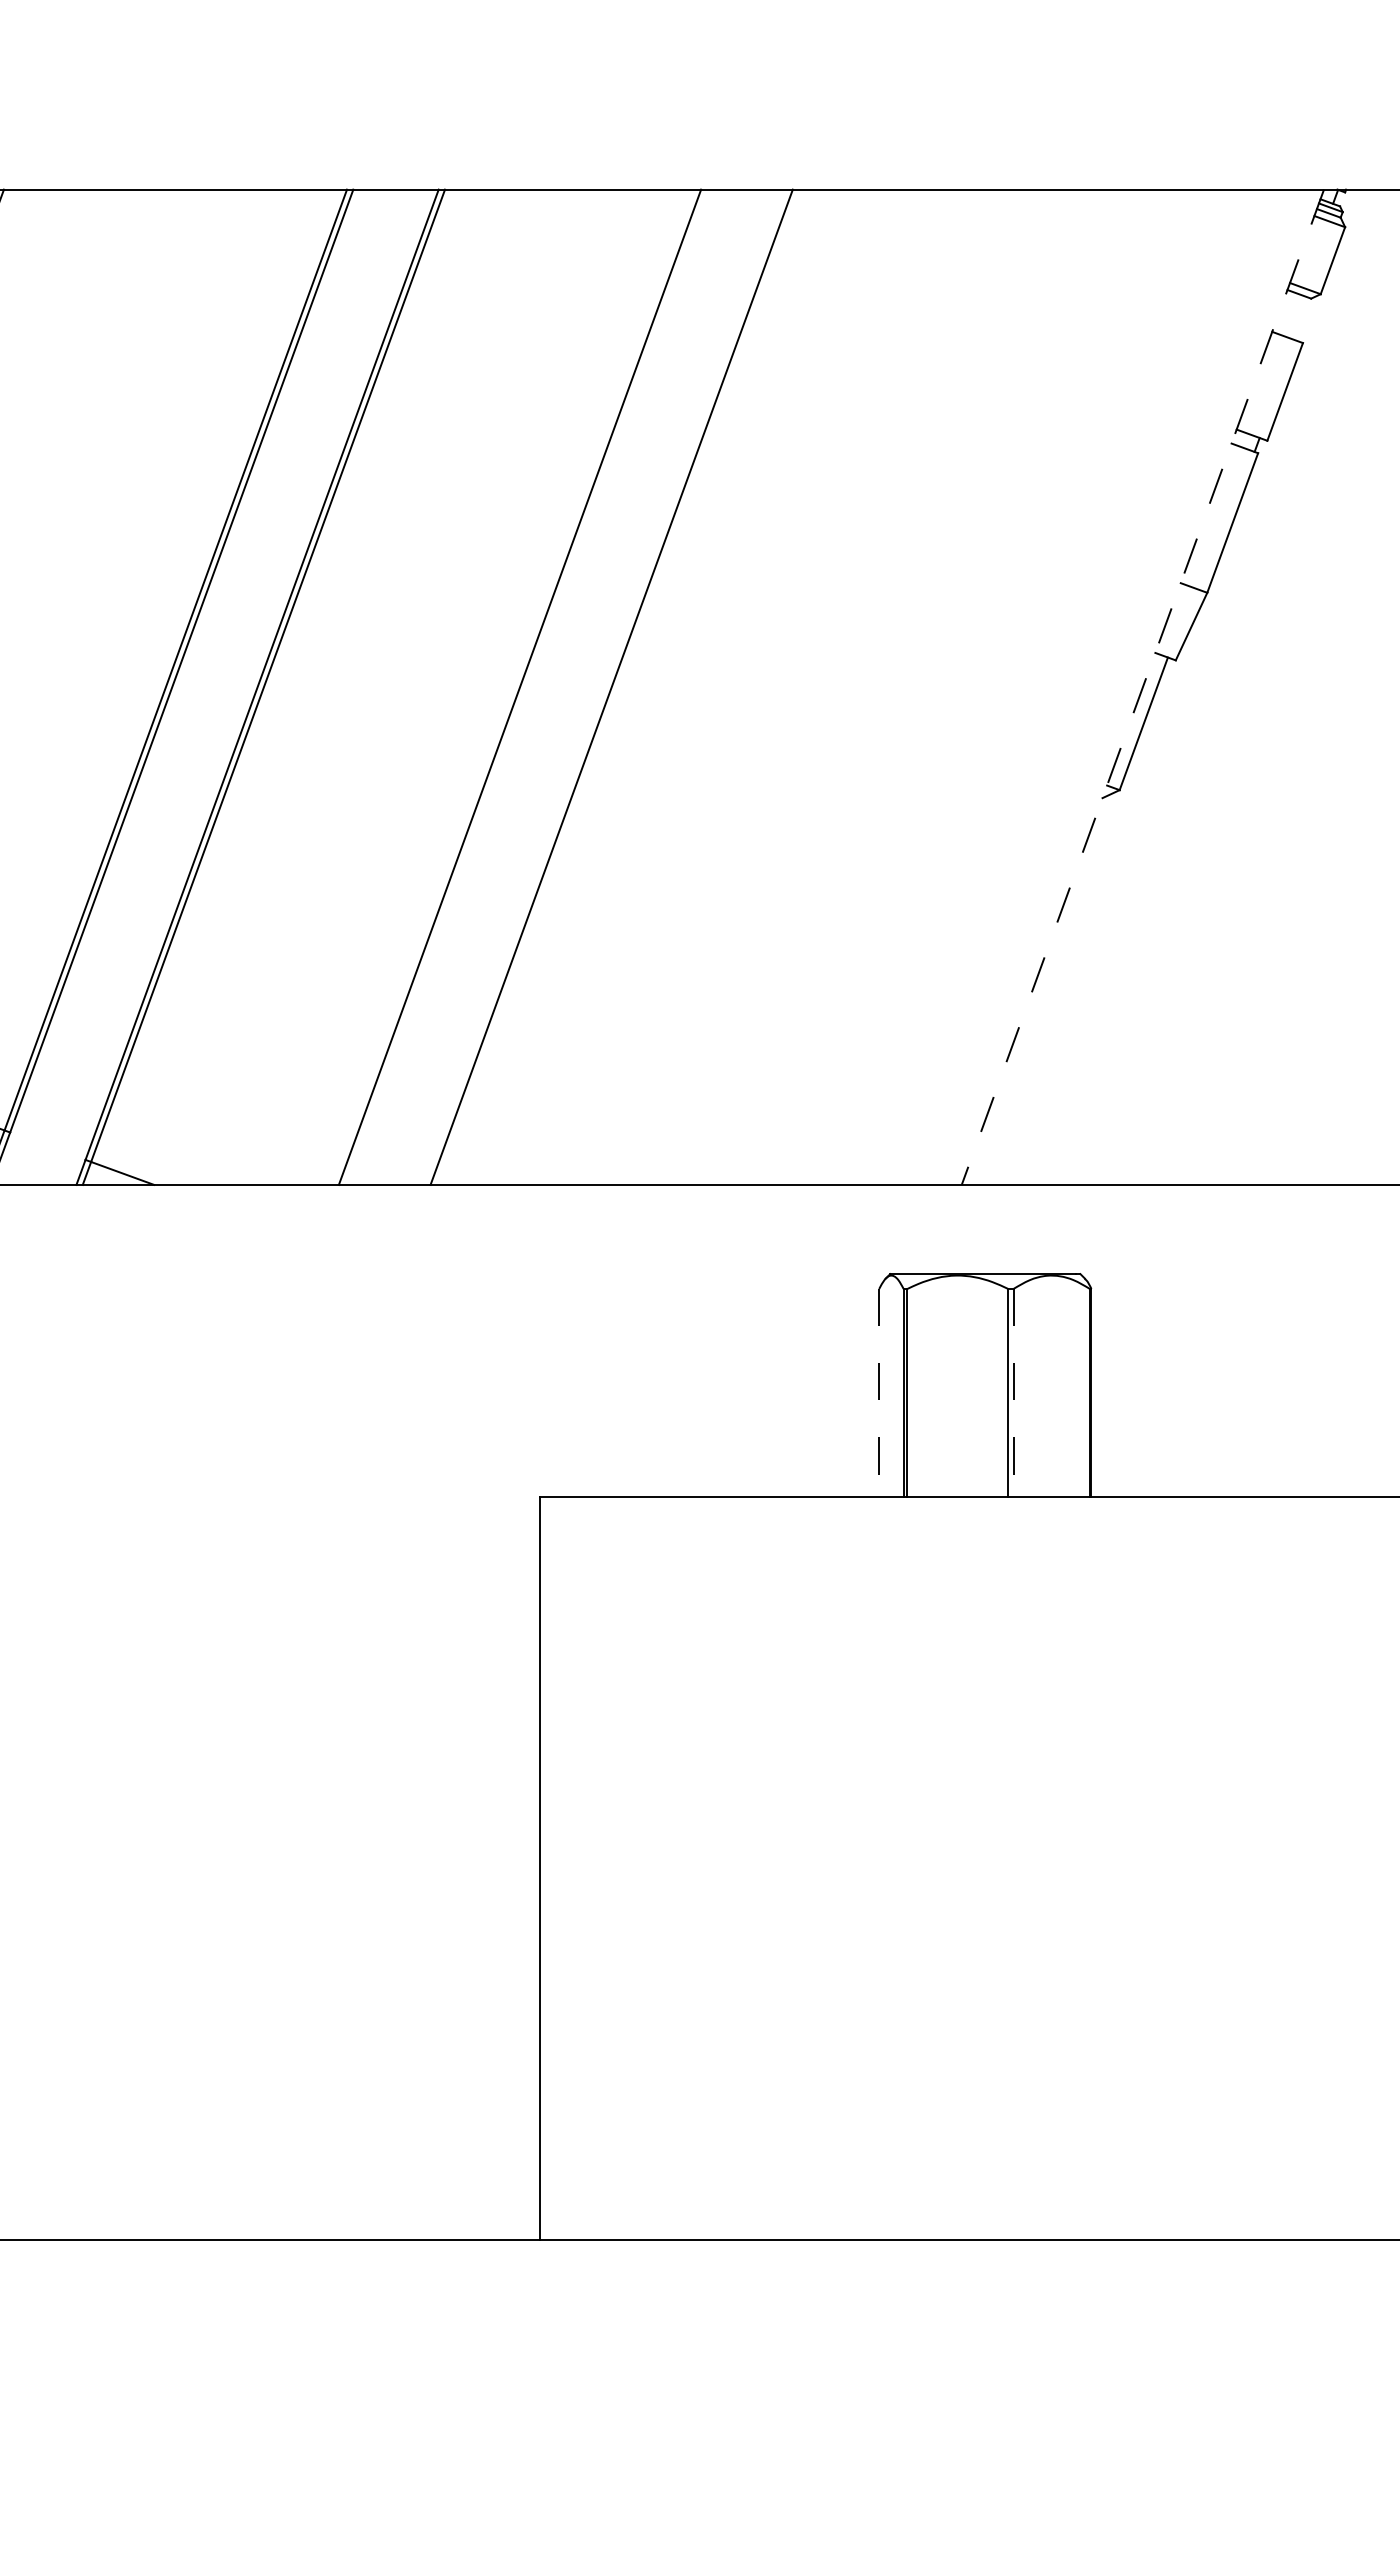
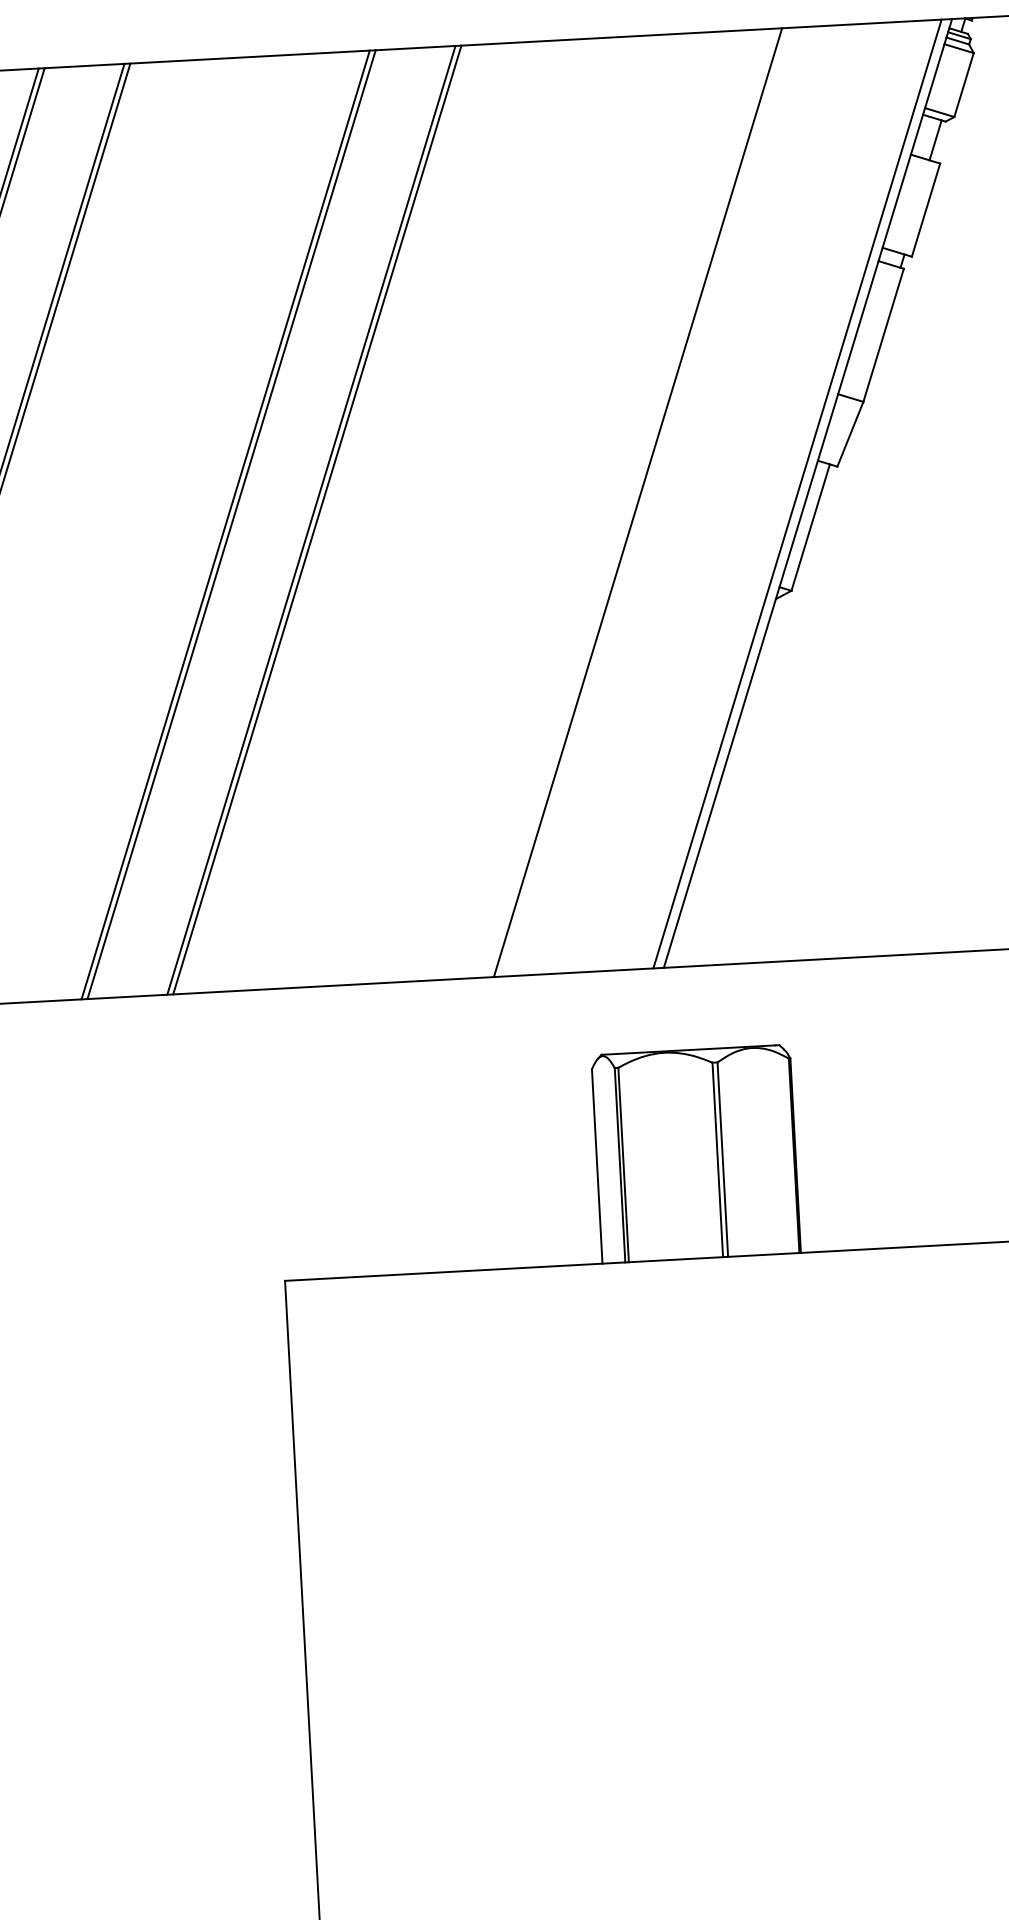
line: (1299, 318) -> (935, 140), added
line: (526, 686) -> (231, 523), added
line: (617, 686) -> (316, 519), added
line: (960, 686) -> (637, 501), added
line: (1131, 686) -> (797, 493), added
line: (1142, 687) -> (807, 493), dashed -> solid
line: (879, 1392) -> (597, 1166), dashed -> solid
line: (1013, 1392) -> (722, 1159), dashed -> solid

